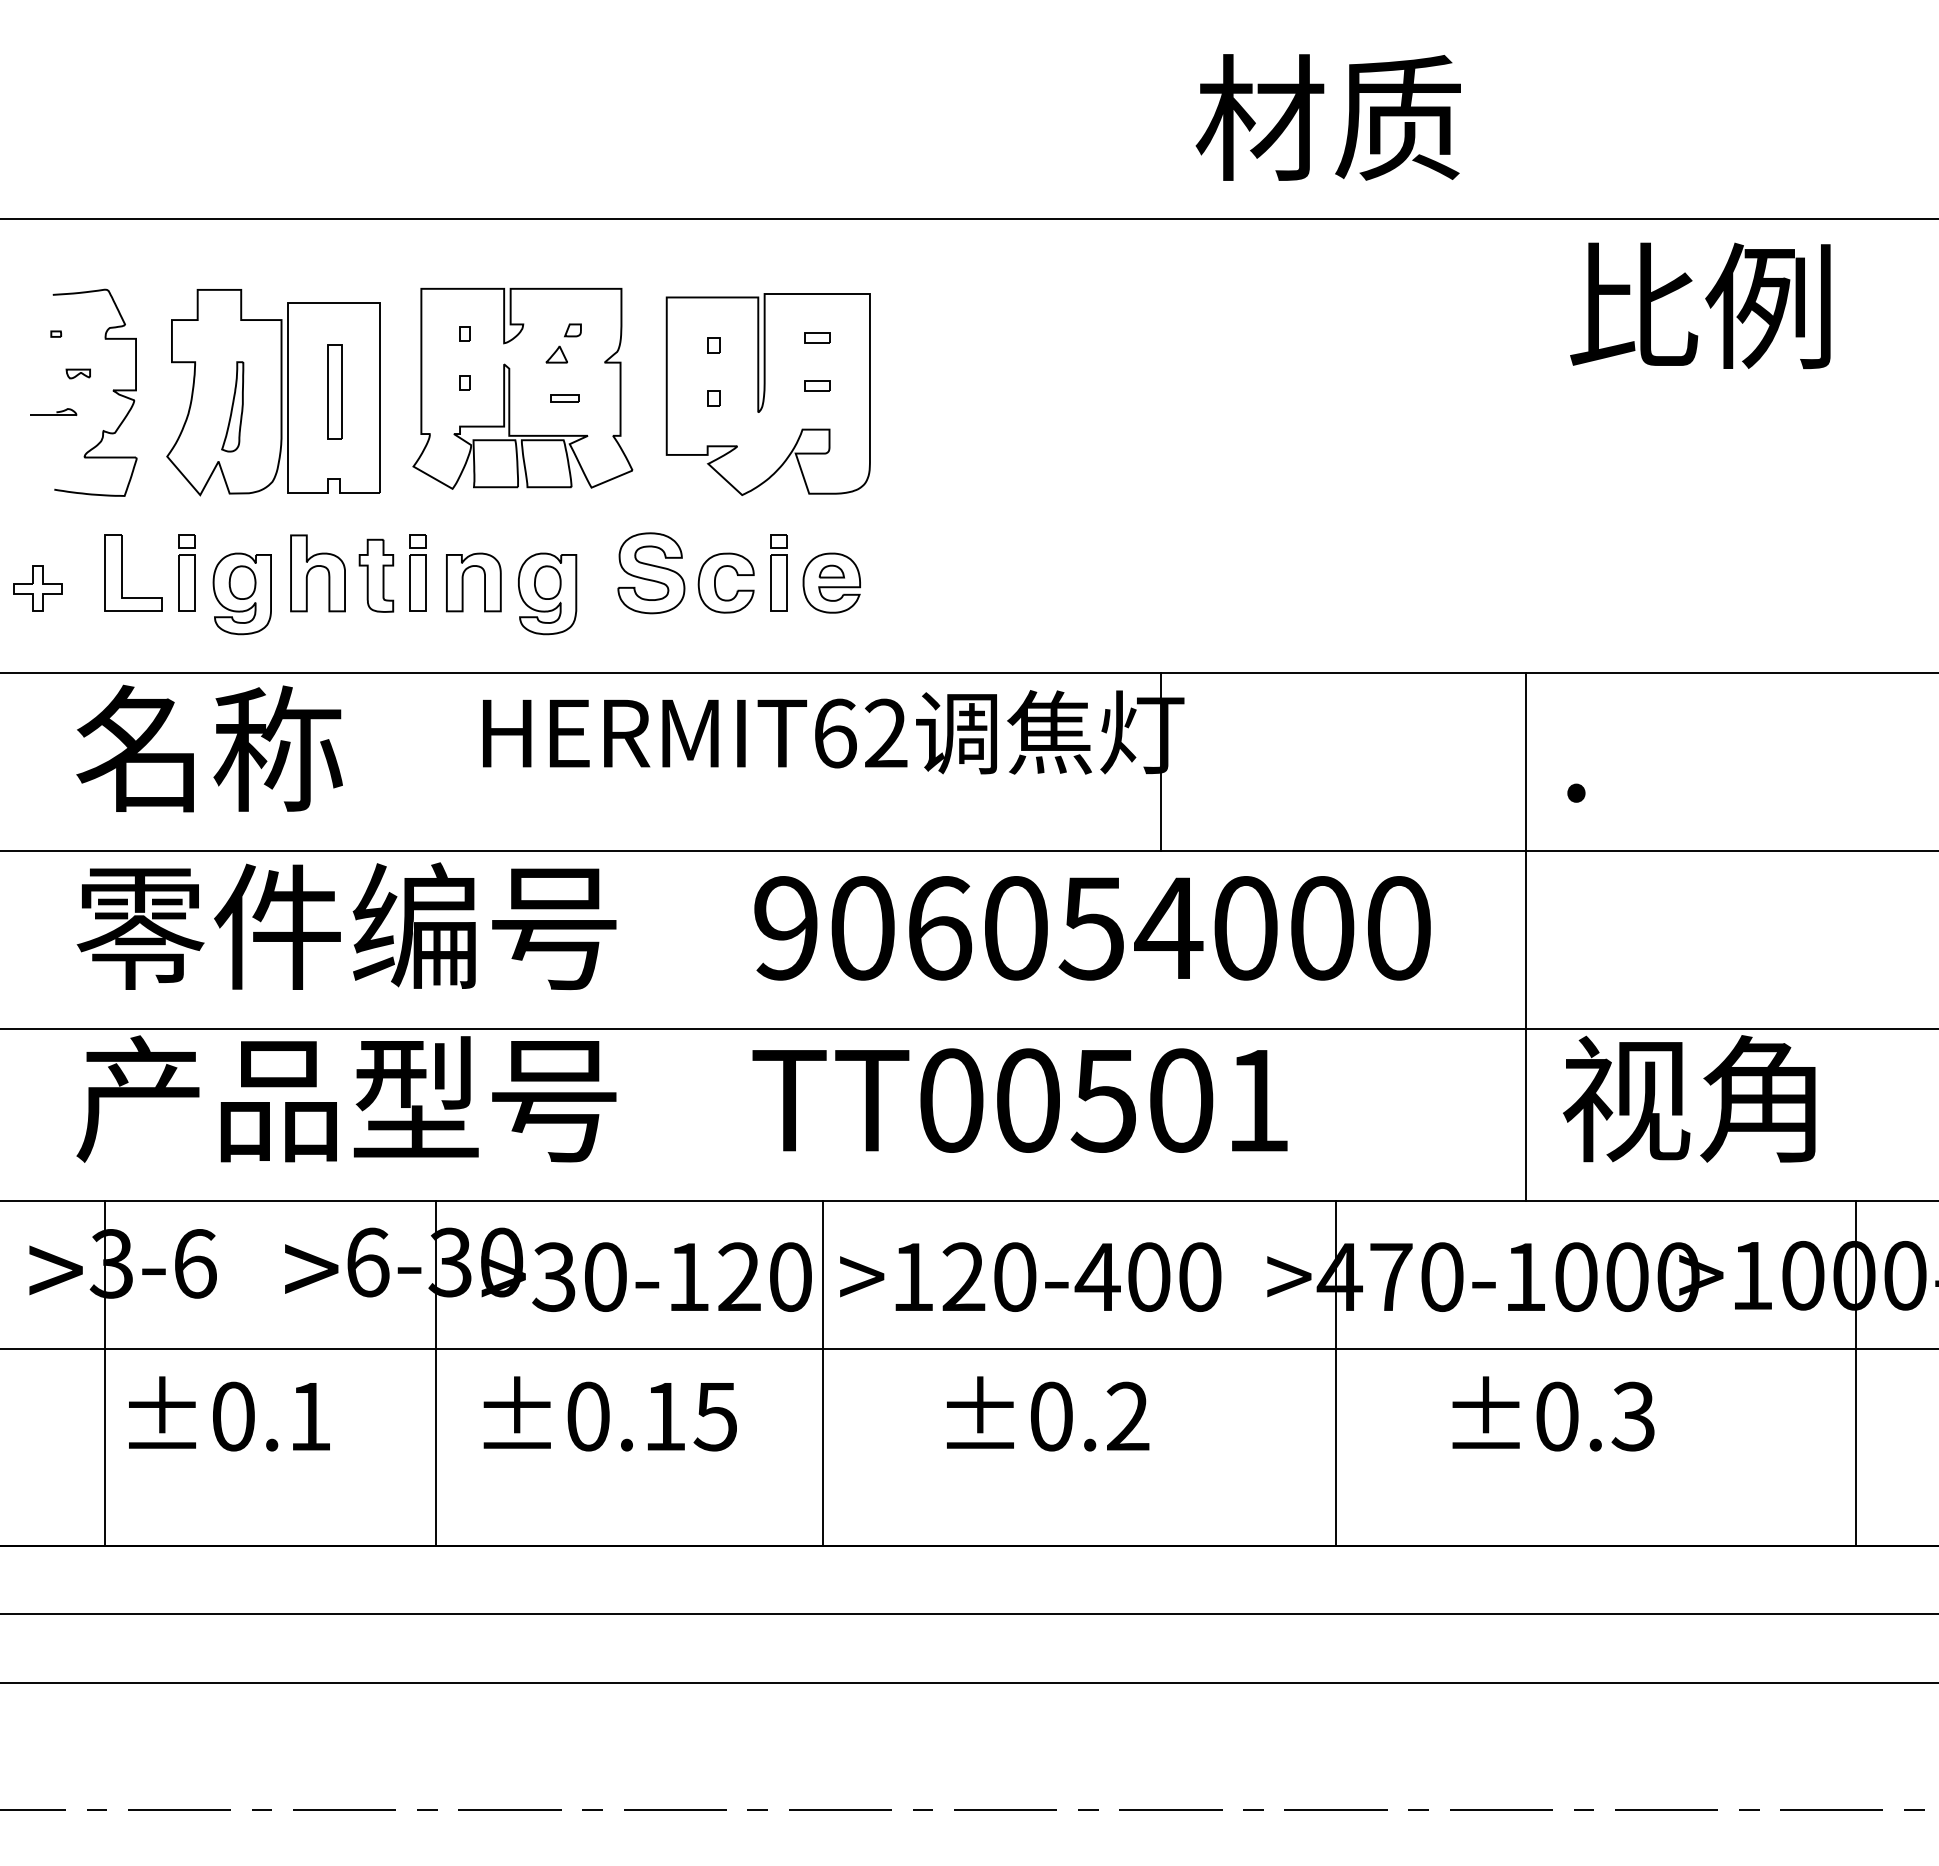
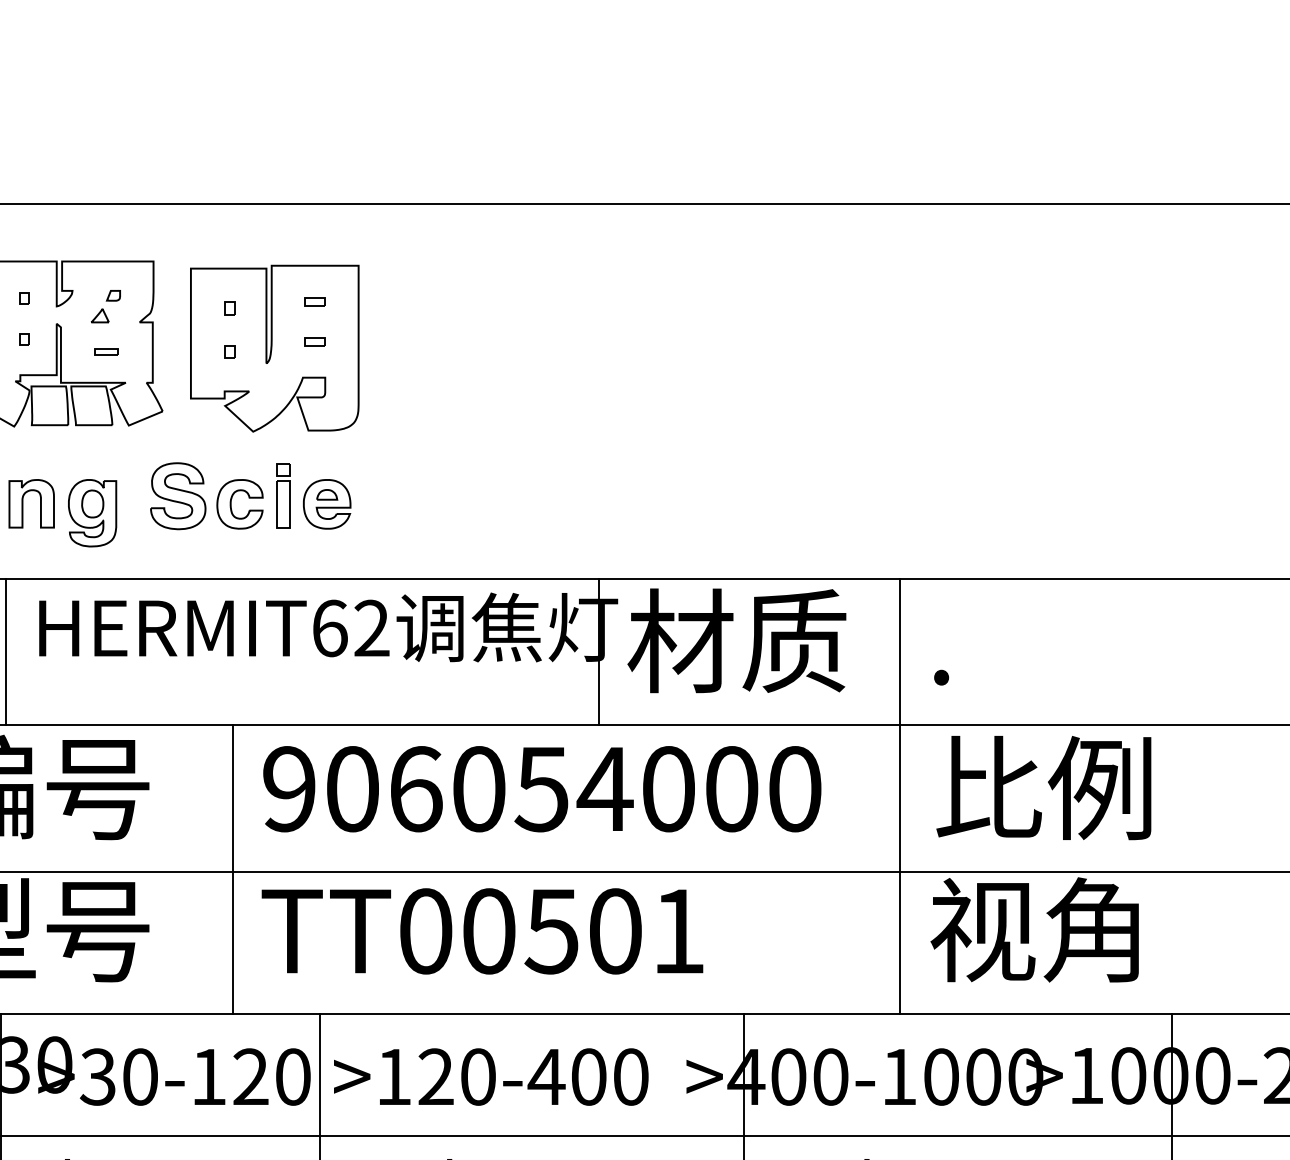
text: (1327, 117) -> (736, 640), moved
text: (1700, 305) -> (1043, 787), moved
line: (442, 761) -> (5, 651), added
line: (717, 1025) -> (232, 869), added
text: (1391, 1276) -> (788, 1076), 470-1000 -> 400-1000

